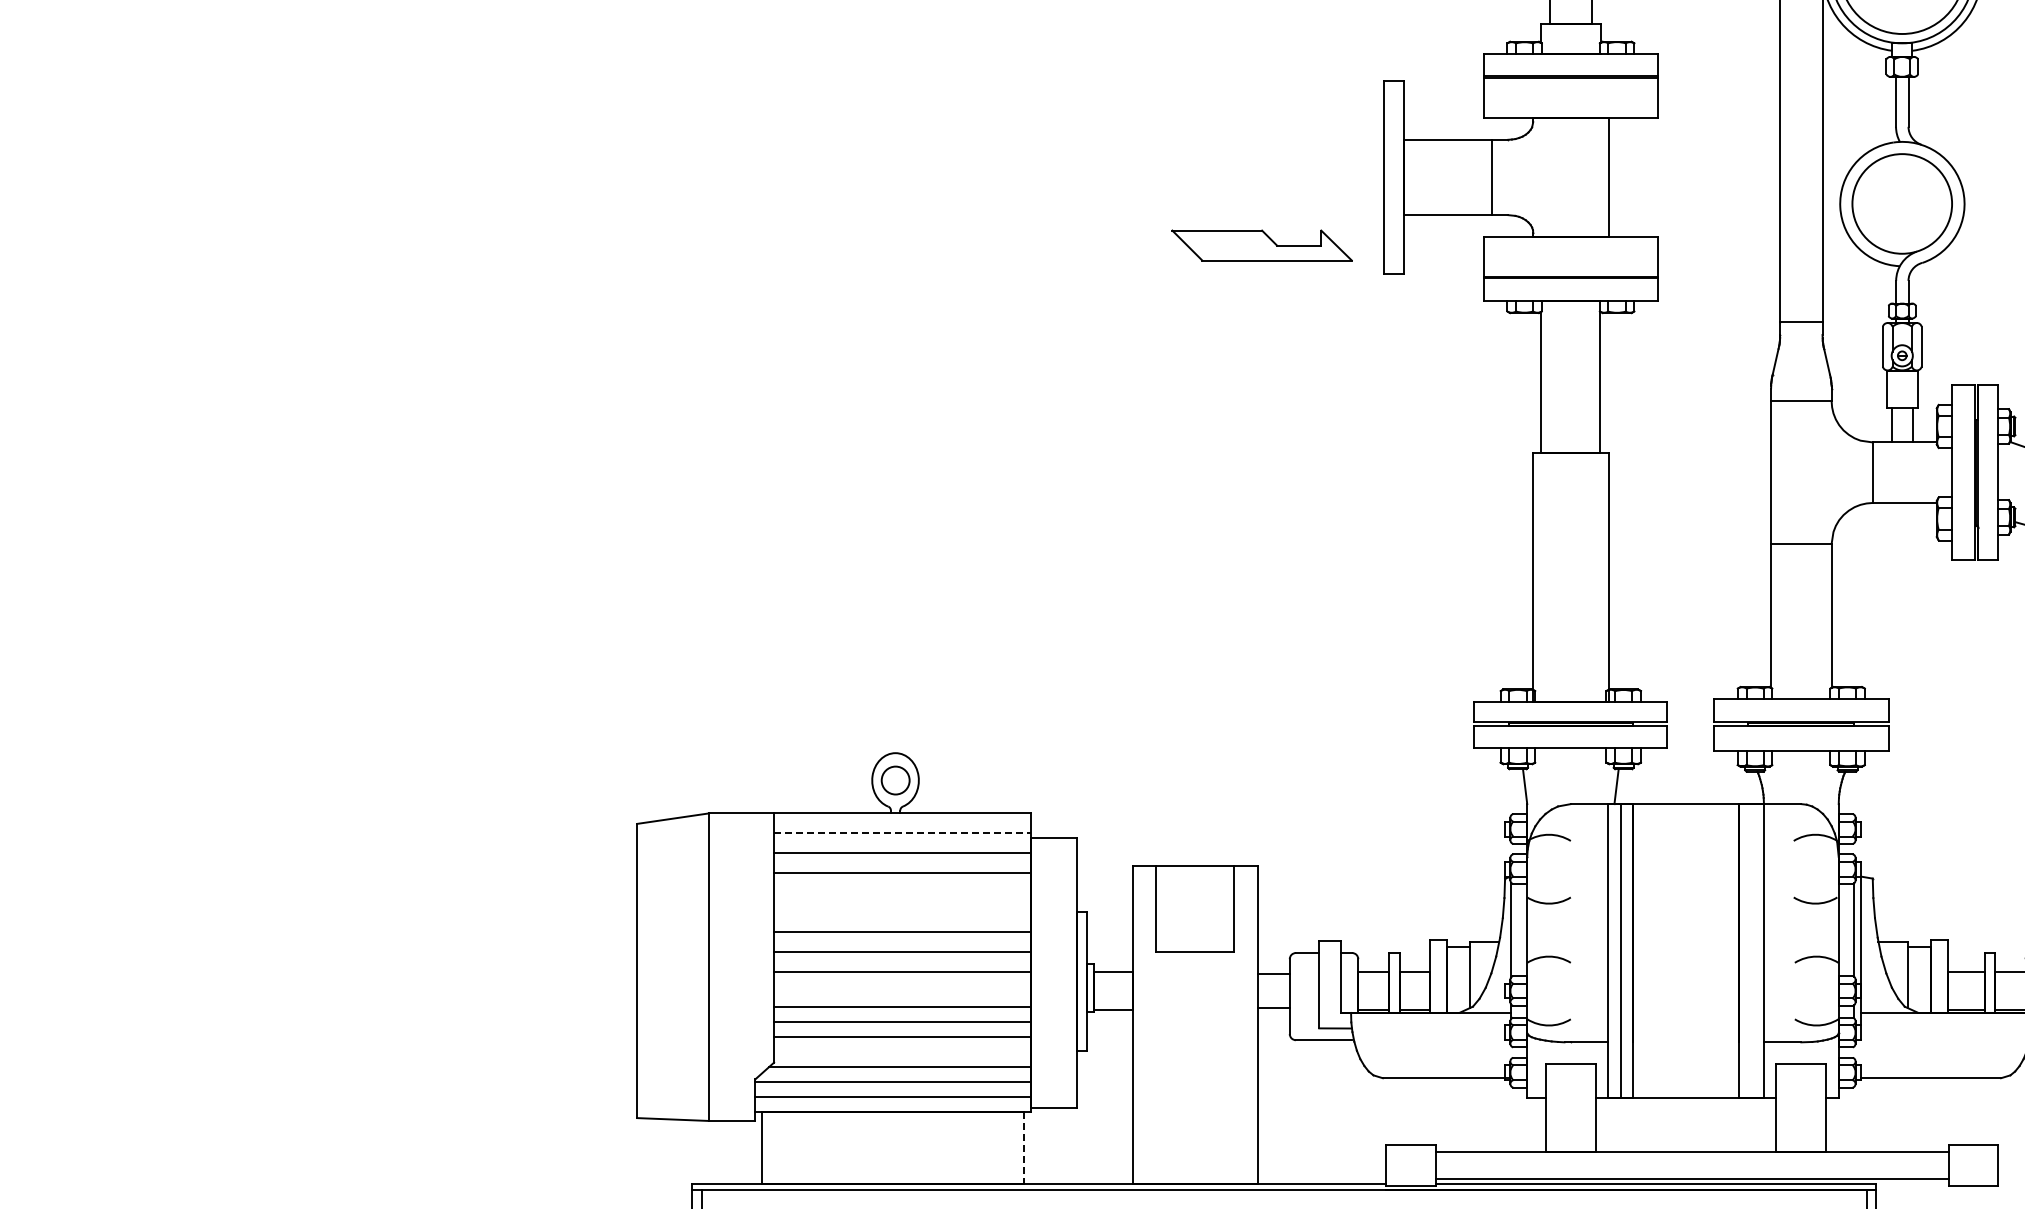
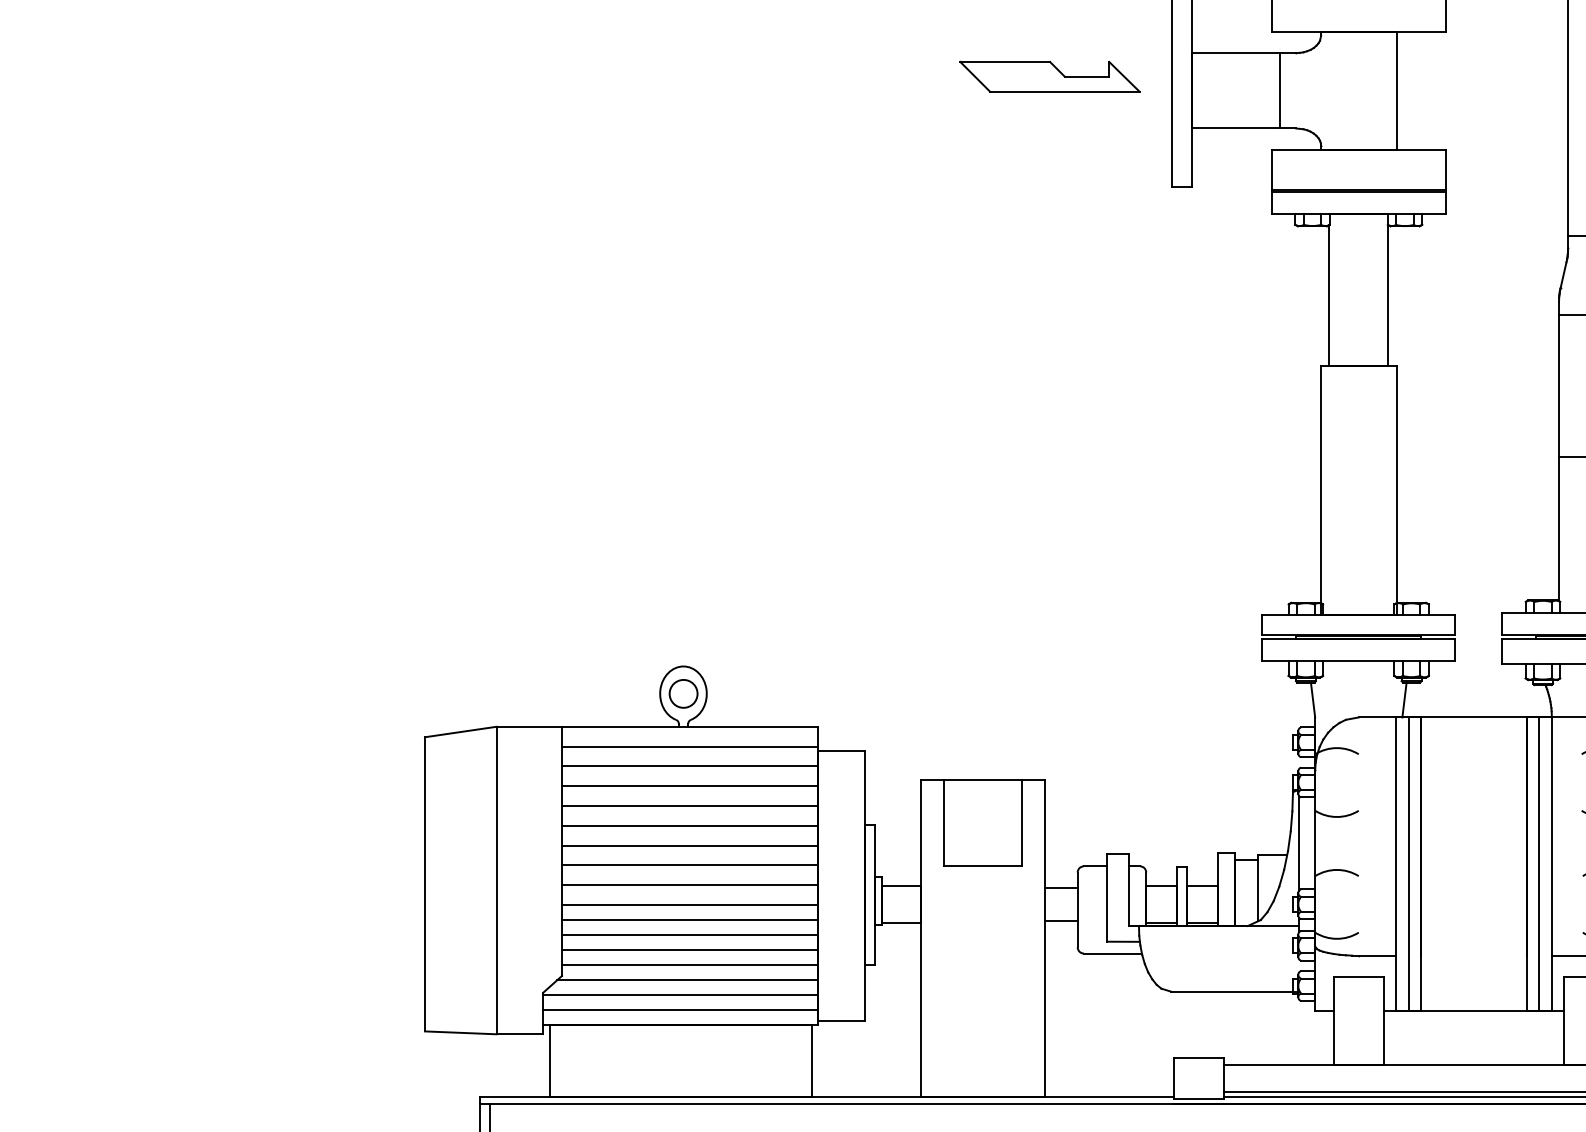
part: (1261, 245) -> (1049, 76), moved
line: (902, 833) -> (690, 746), dashed -> solid
line: (902, 892) -> (690, 805), added
line: (902, 912) -> (690, 825), added
line: (1751, 950) -> (1539, 863), added
line: (902, 991) -> (690, 904), added
line: (902, 1051) -> (690, 964), added
line: (1024, 1148) -> (812, 1061), dashed -> solid

